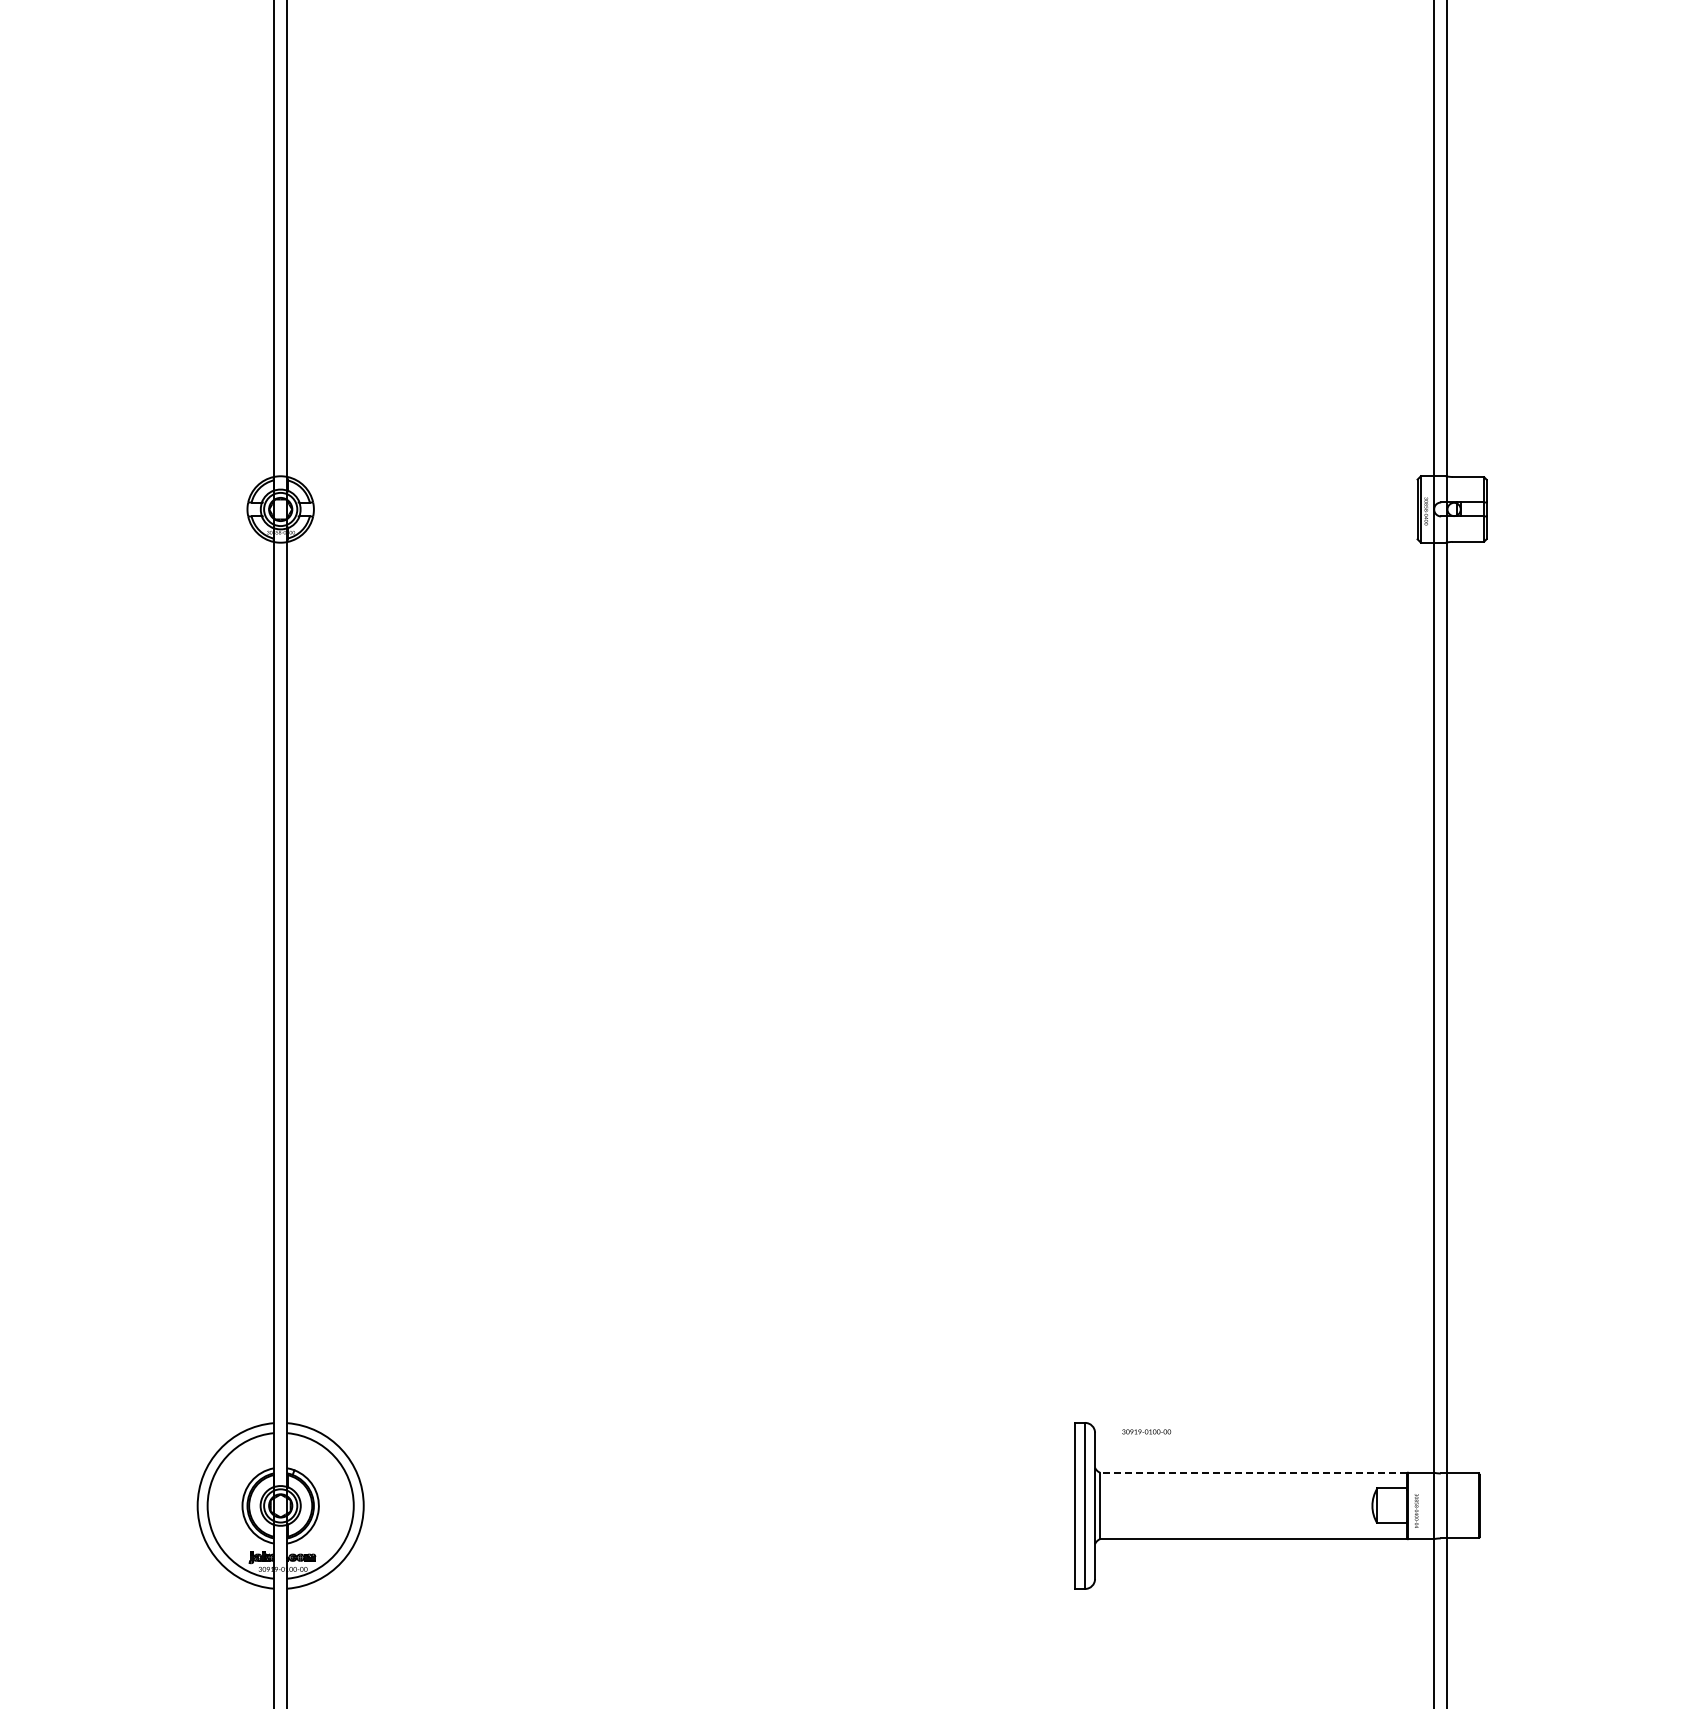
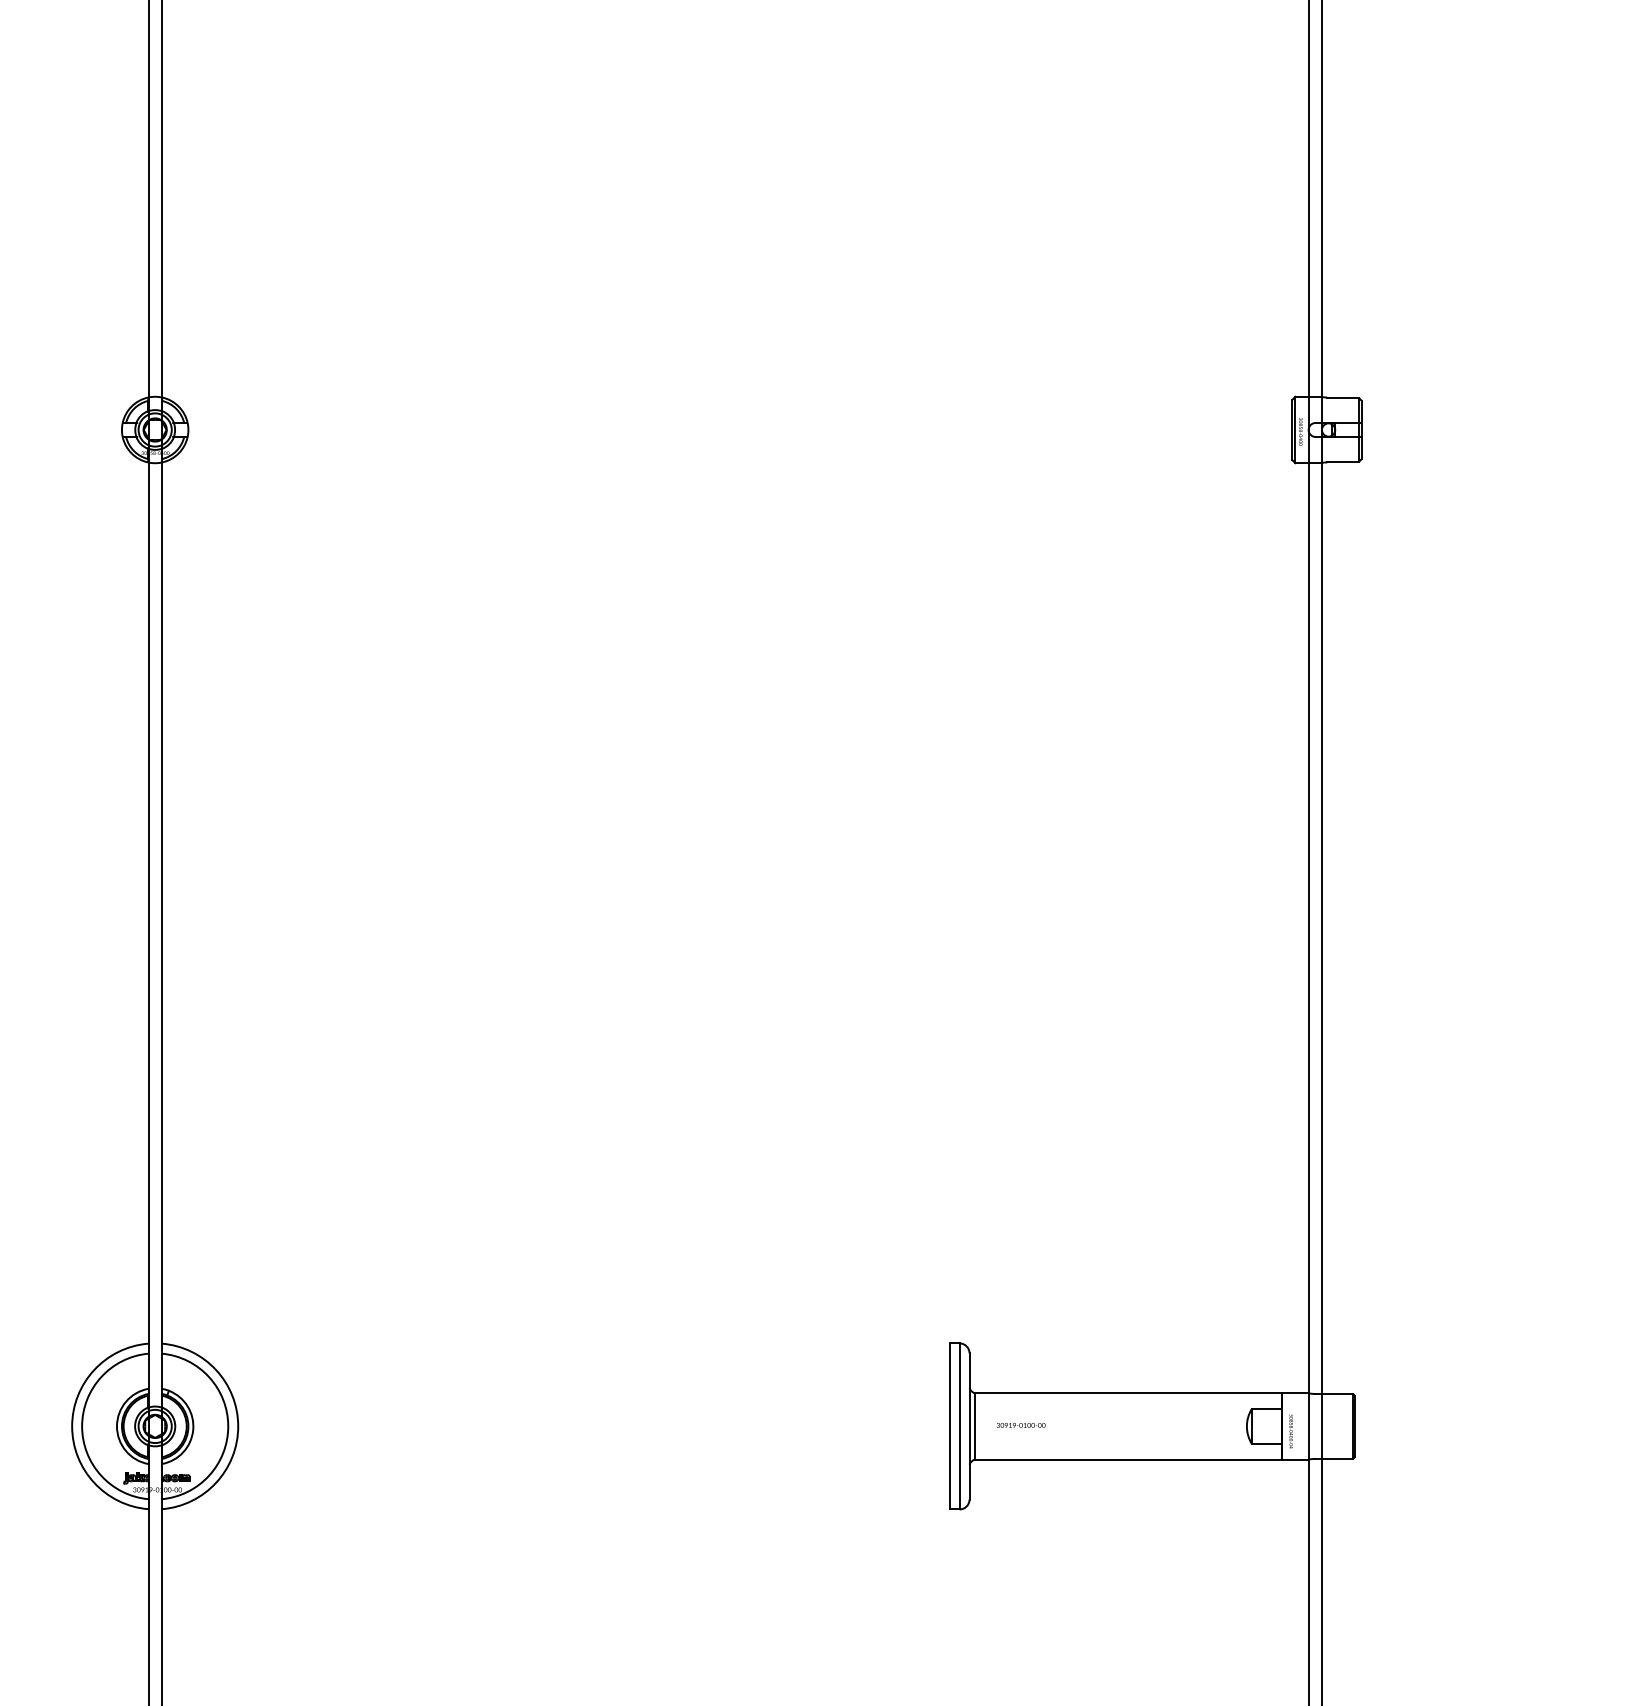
text: (1146, 1431) -> (1020, 1425), moved
line: (1253, 1472) -> (1127, 1393), dashed -> solid

